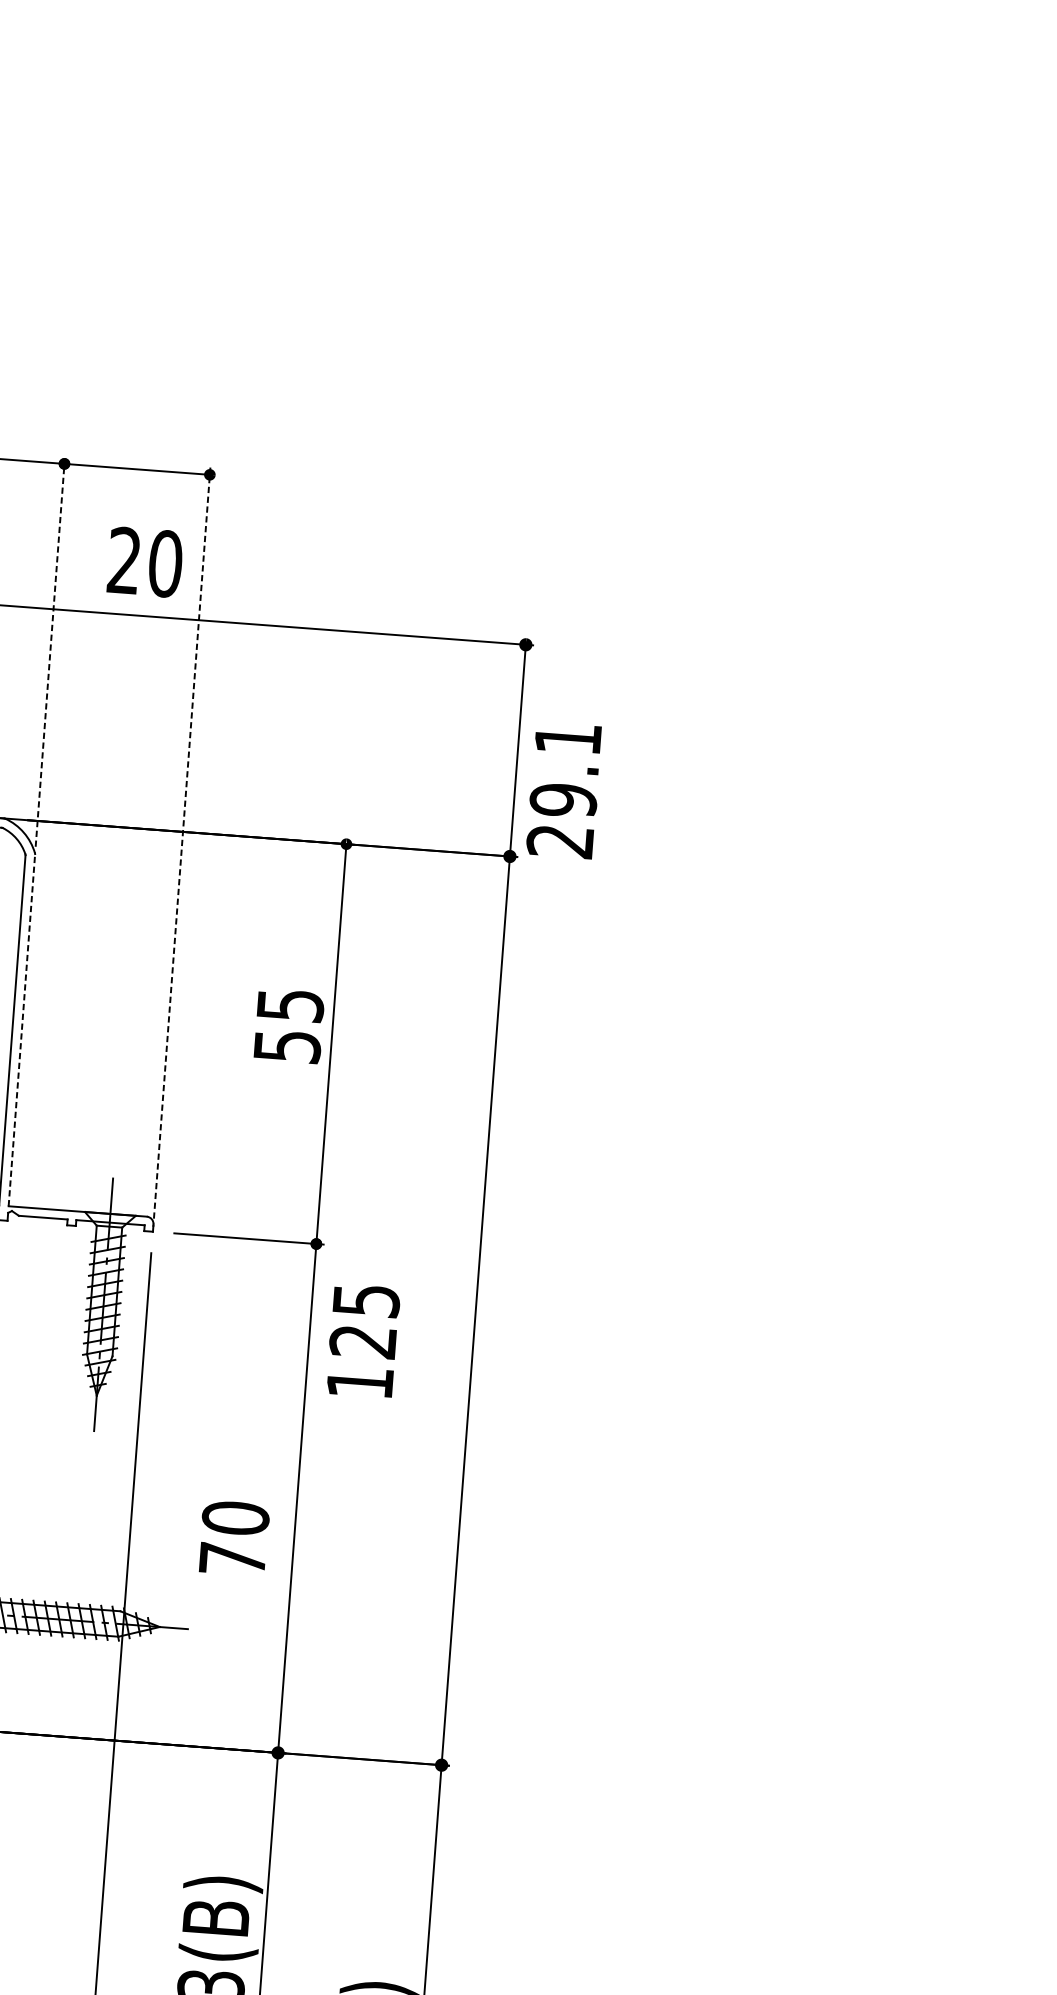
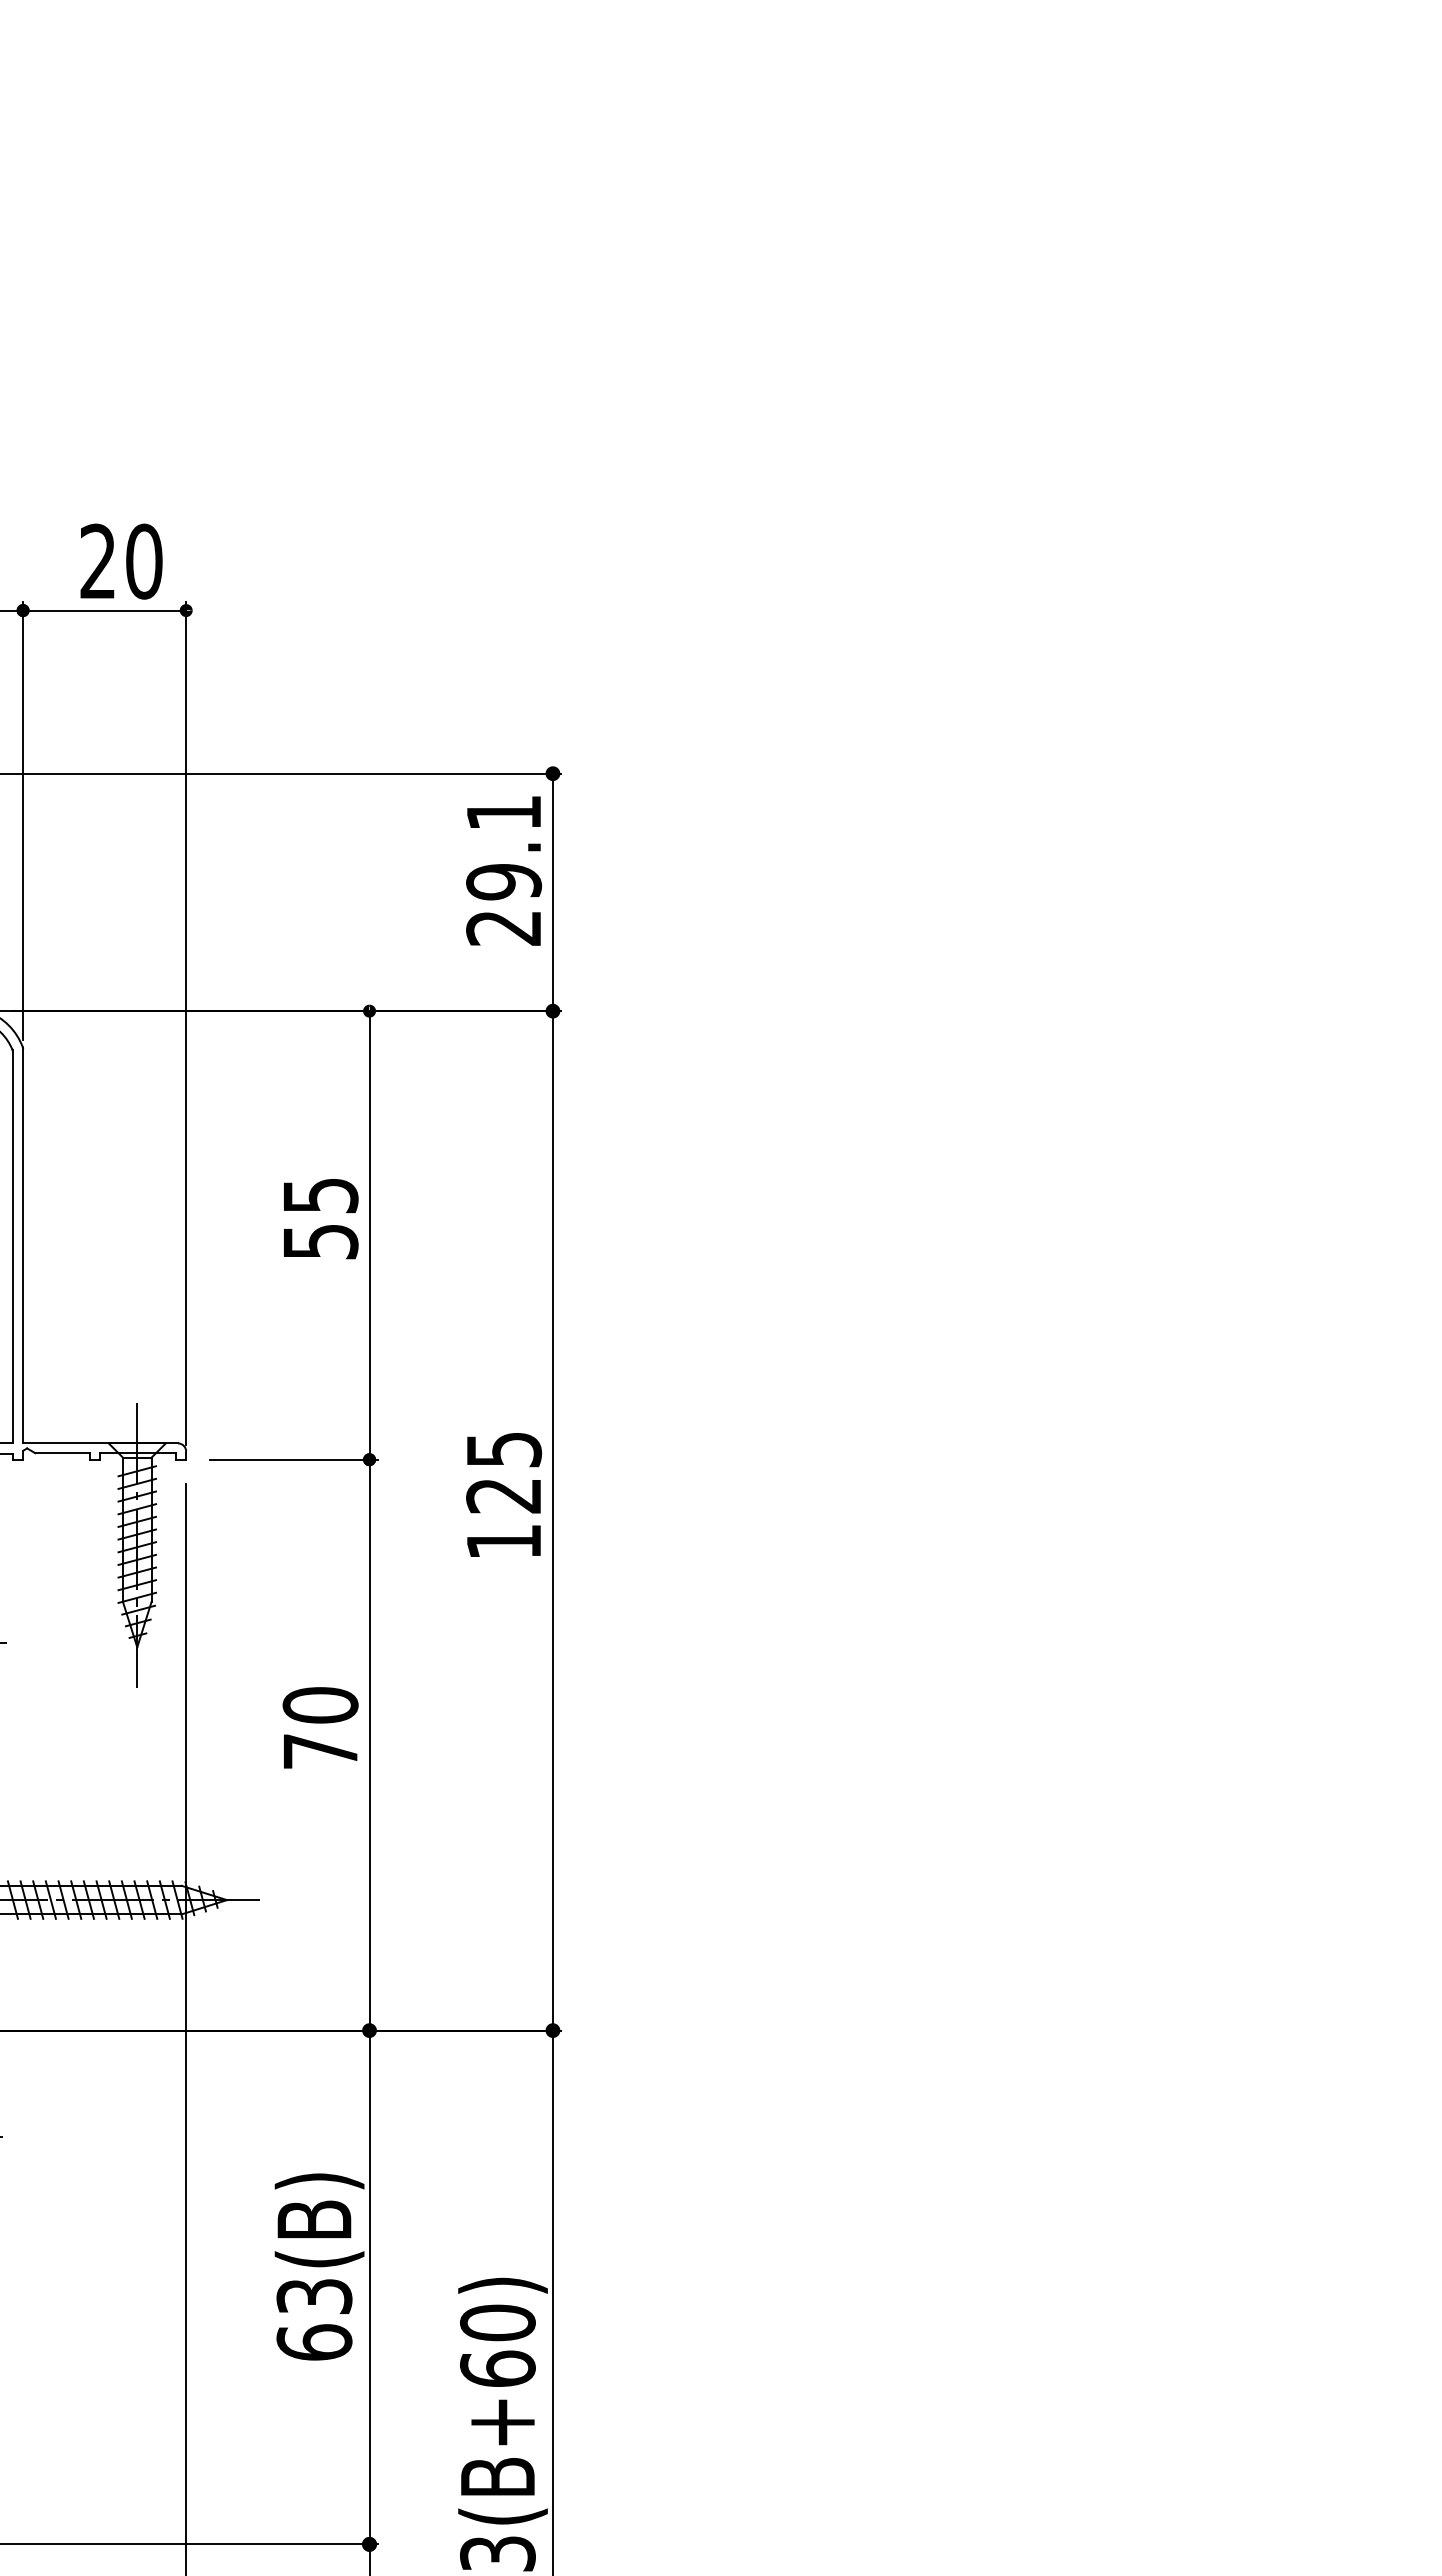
text: (145, 562) -> (121, 561), moved
line: (50, 651) -> (23, 821), dashed -> solid
text: (564, 790) -> (504, 870), moved
line: (182, 842) -> (186, 1023), dashed -> solid
line: (22, 1029) -> (23, 1245), dashed -> solid
text: (363, 1340) -> (504, 1494), moved
text: (234, 1537) -> (320, 1727), moved

